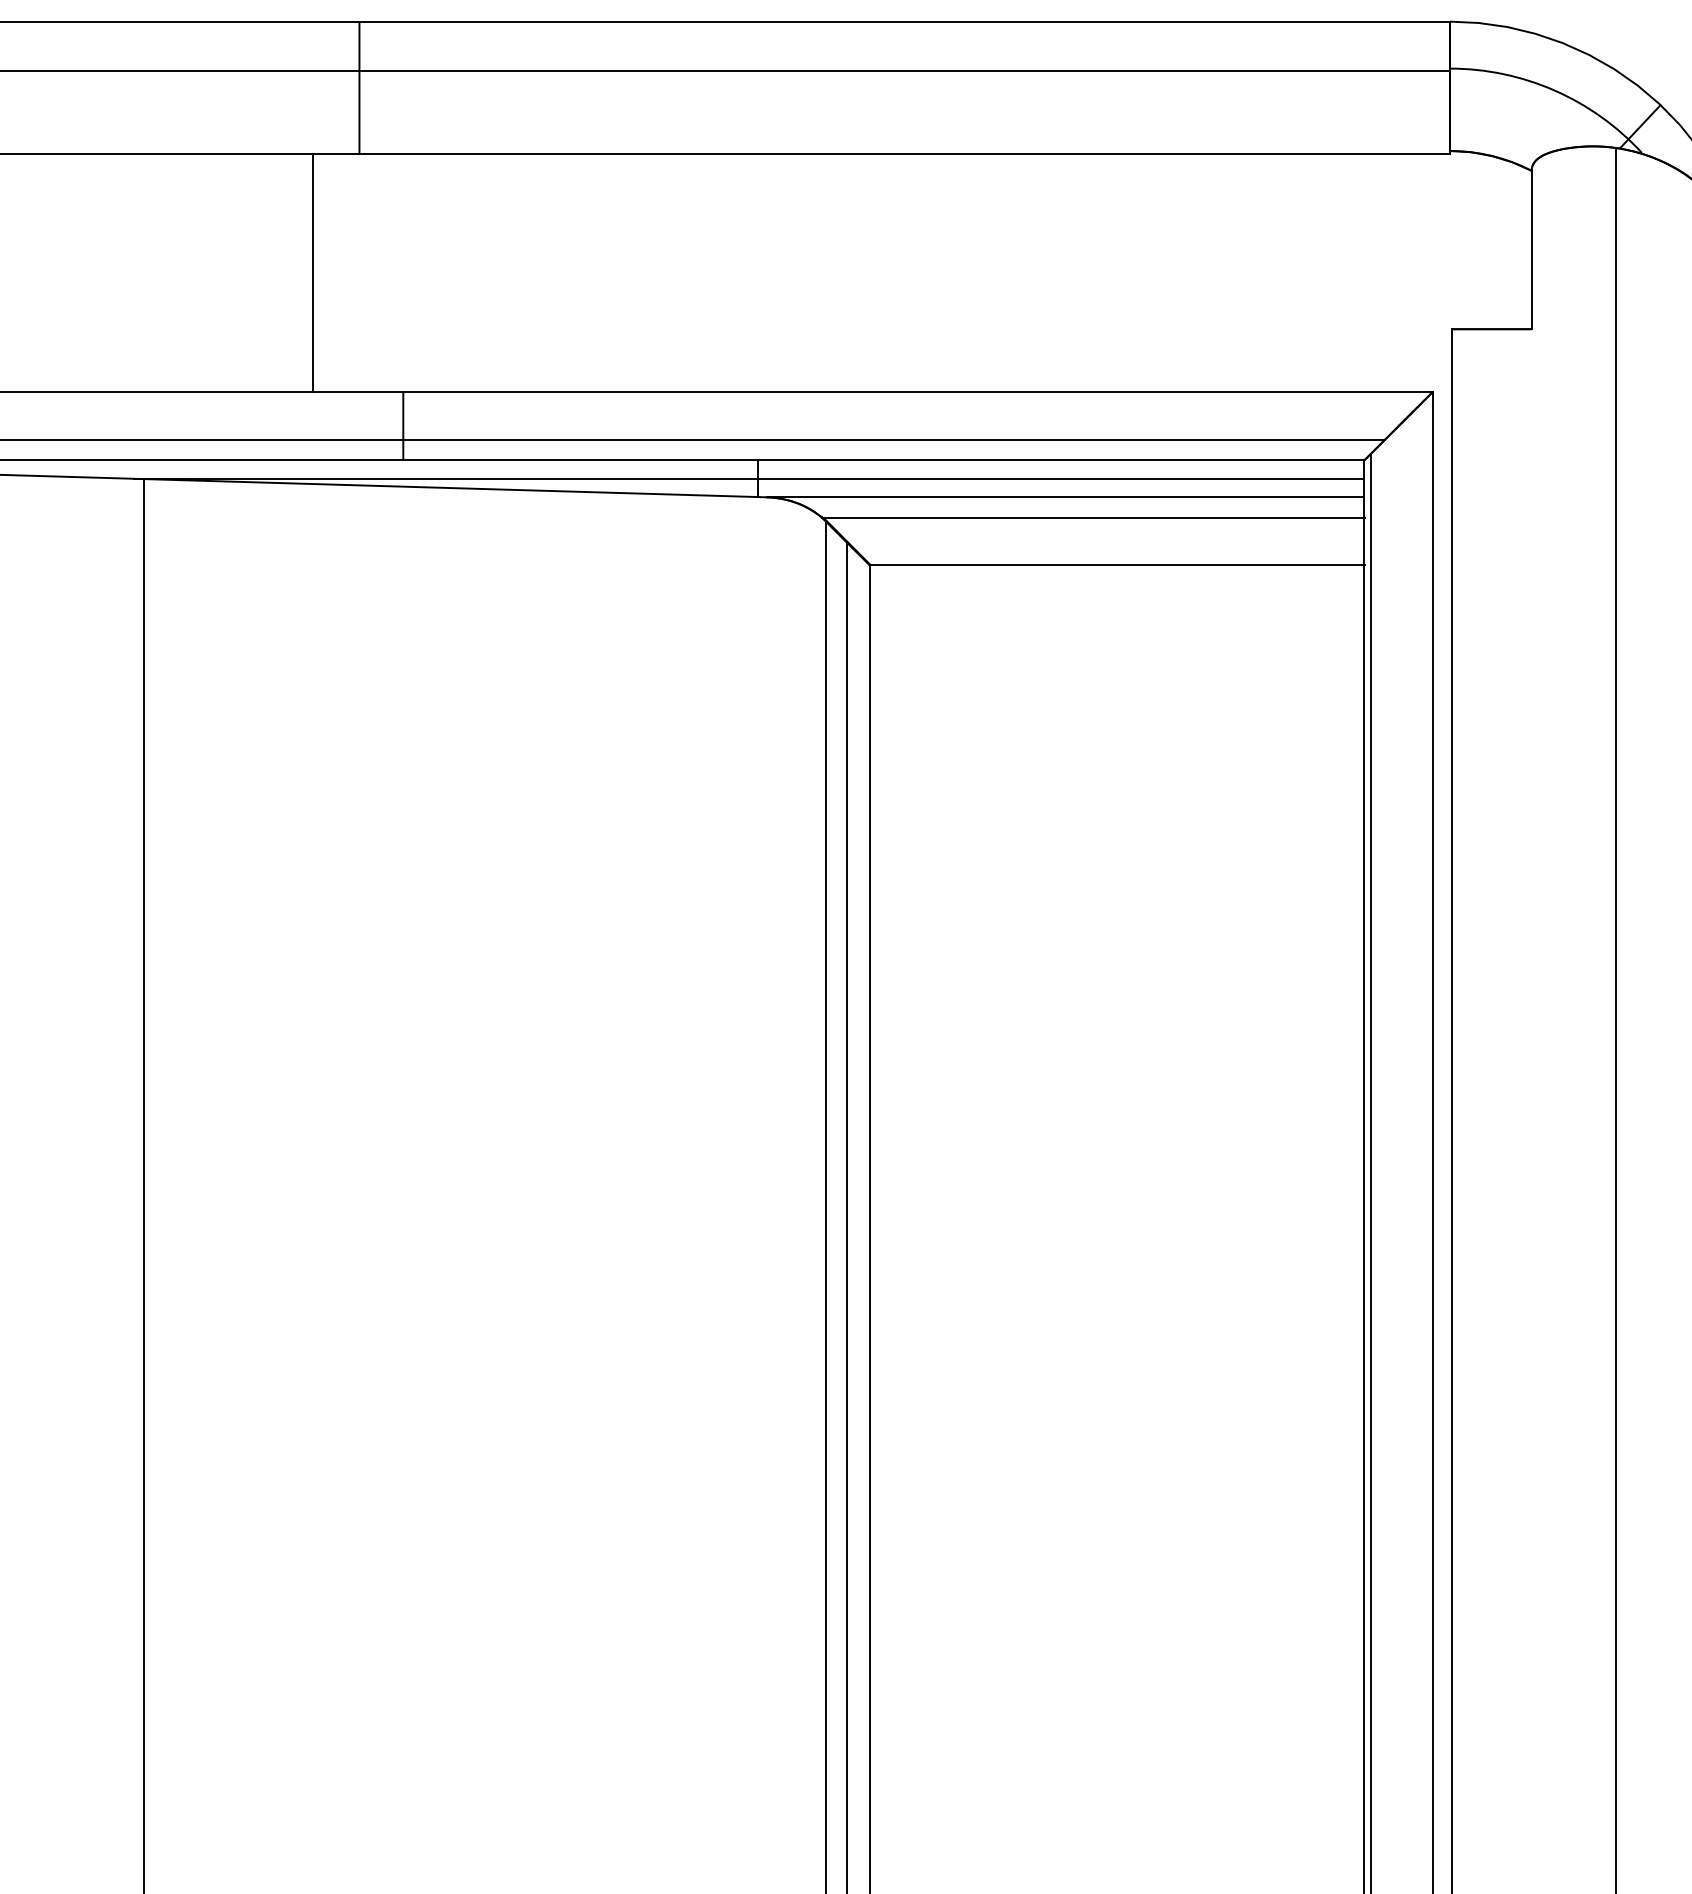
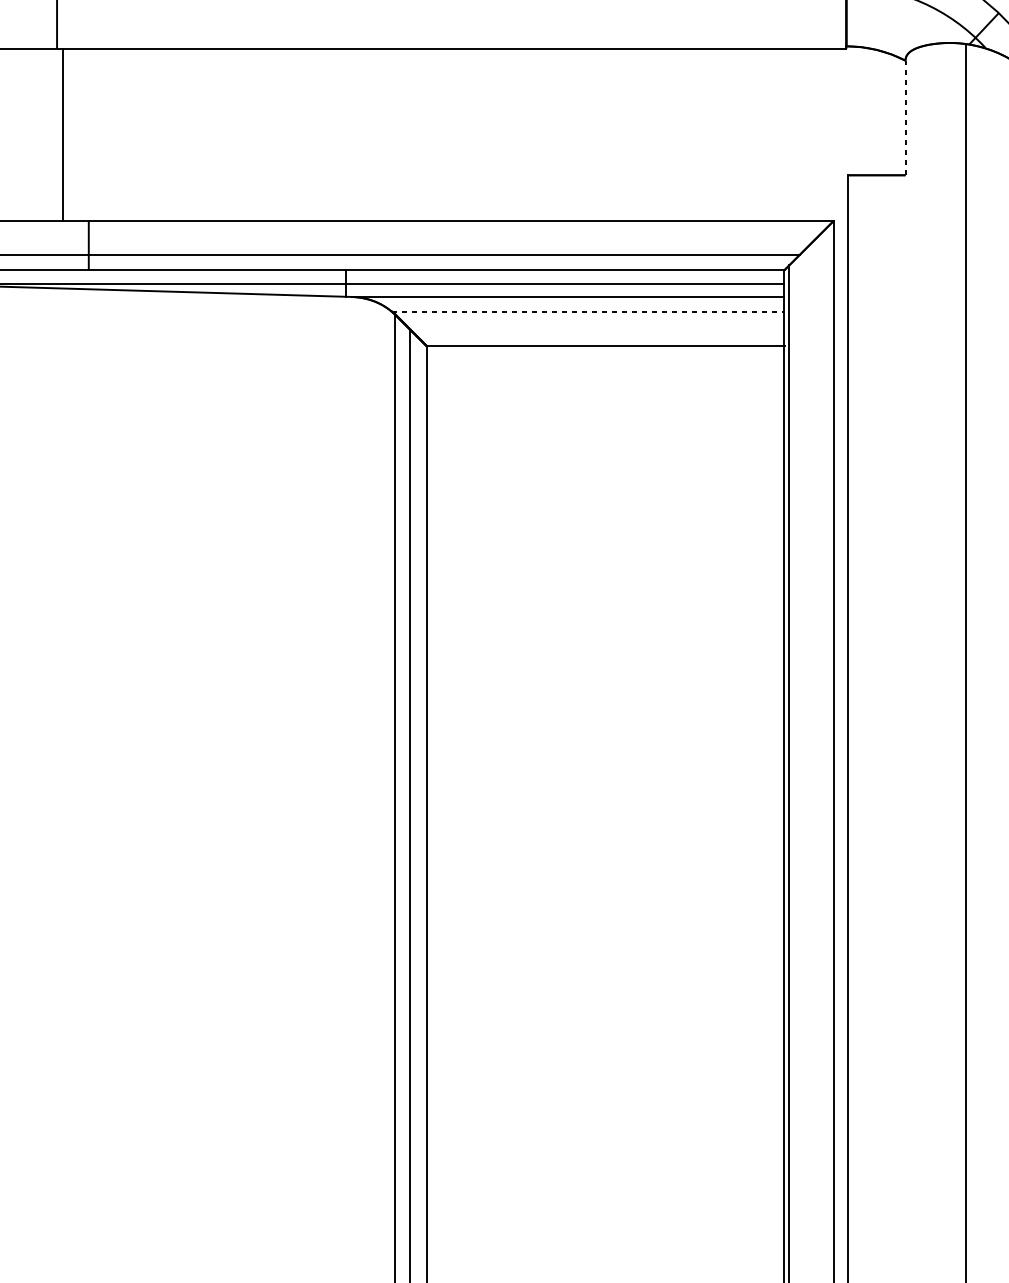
line: (1531, 249) -> (905, 117), solid -> dashed
line: (312, 273) -> (62, 134), moved
line: (1093, 518) -> (588, 312), solid -> dashed

